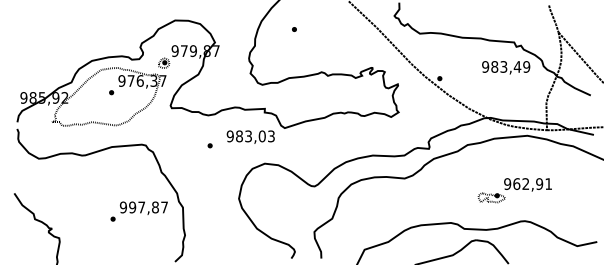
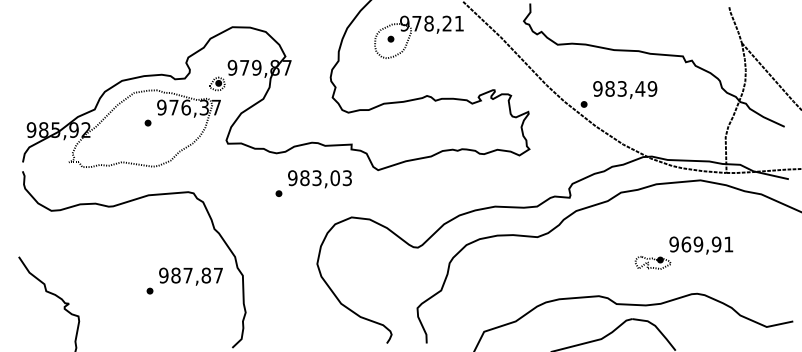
part: (315, 27) -> (418, 36), added
text: (506, 68) -> (625, 90), moved
text: (250, 137) -> (319, 179), moved
text: (525, 184) -> (698, 244), 962,91 -> 969,91
text: (132, 207) -> (175, 275), 997,87 -> 987,87

